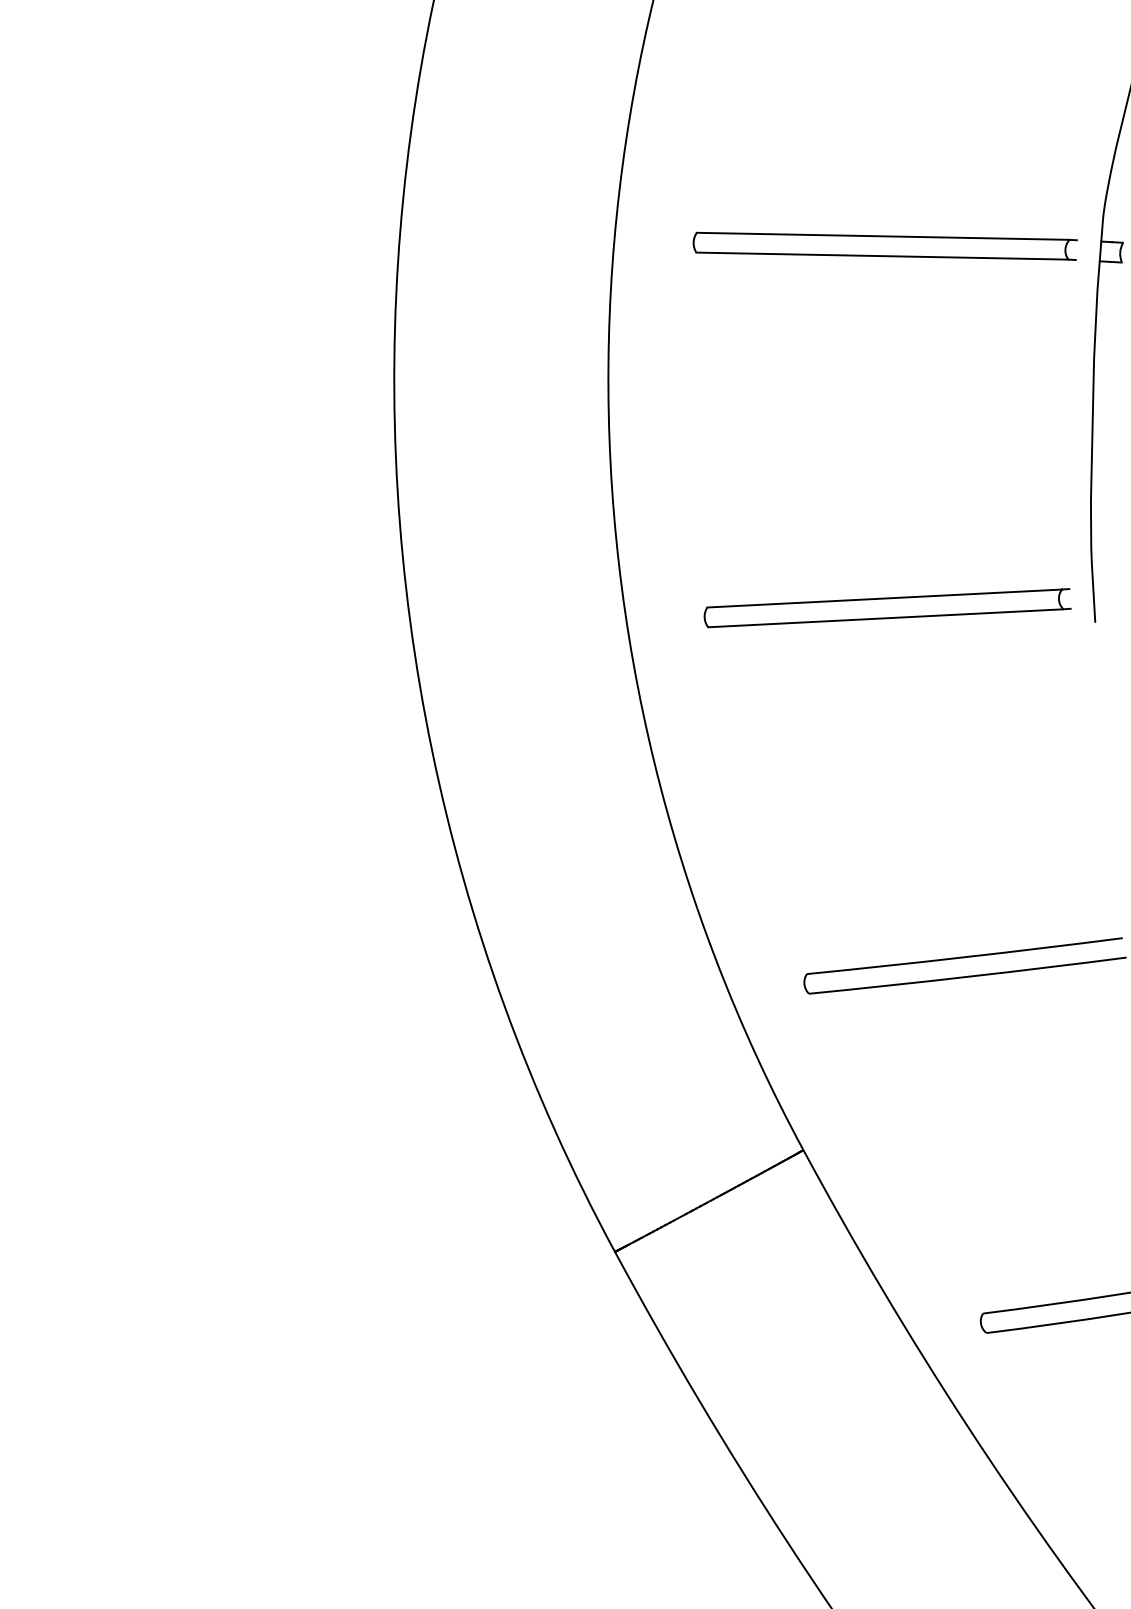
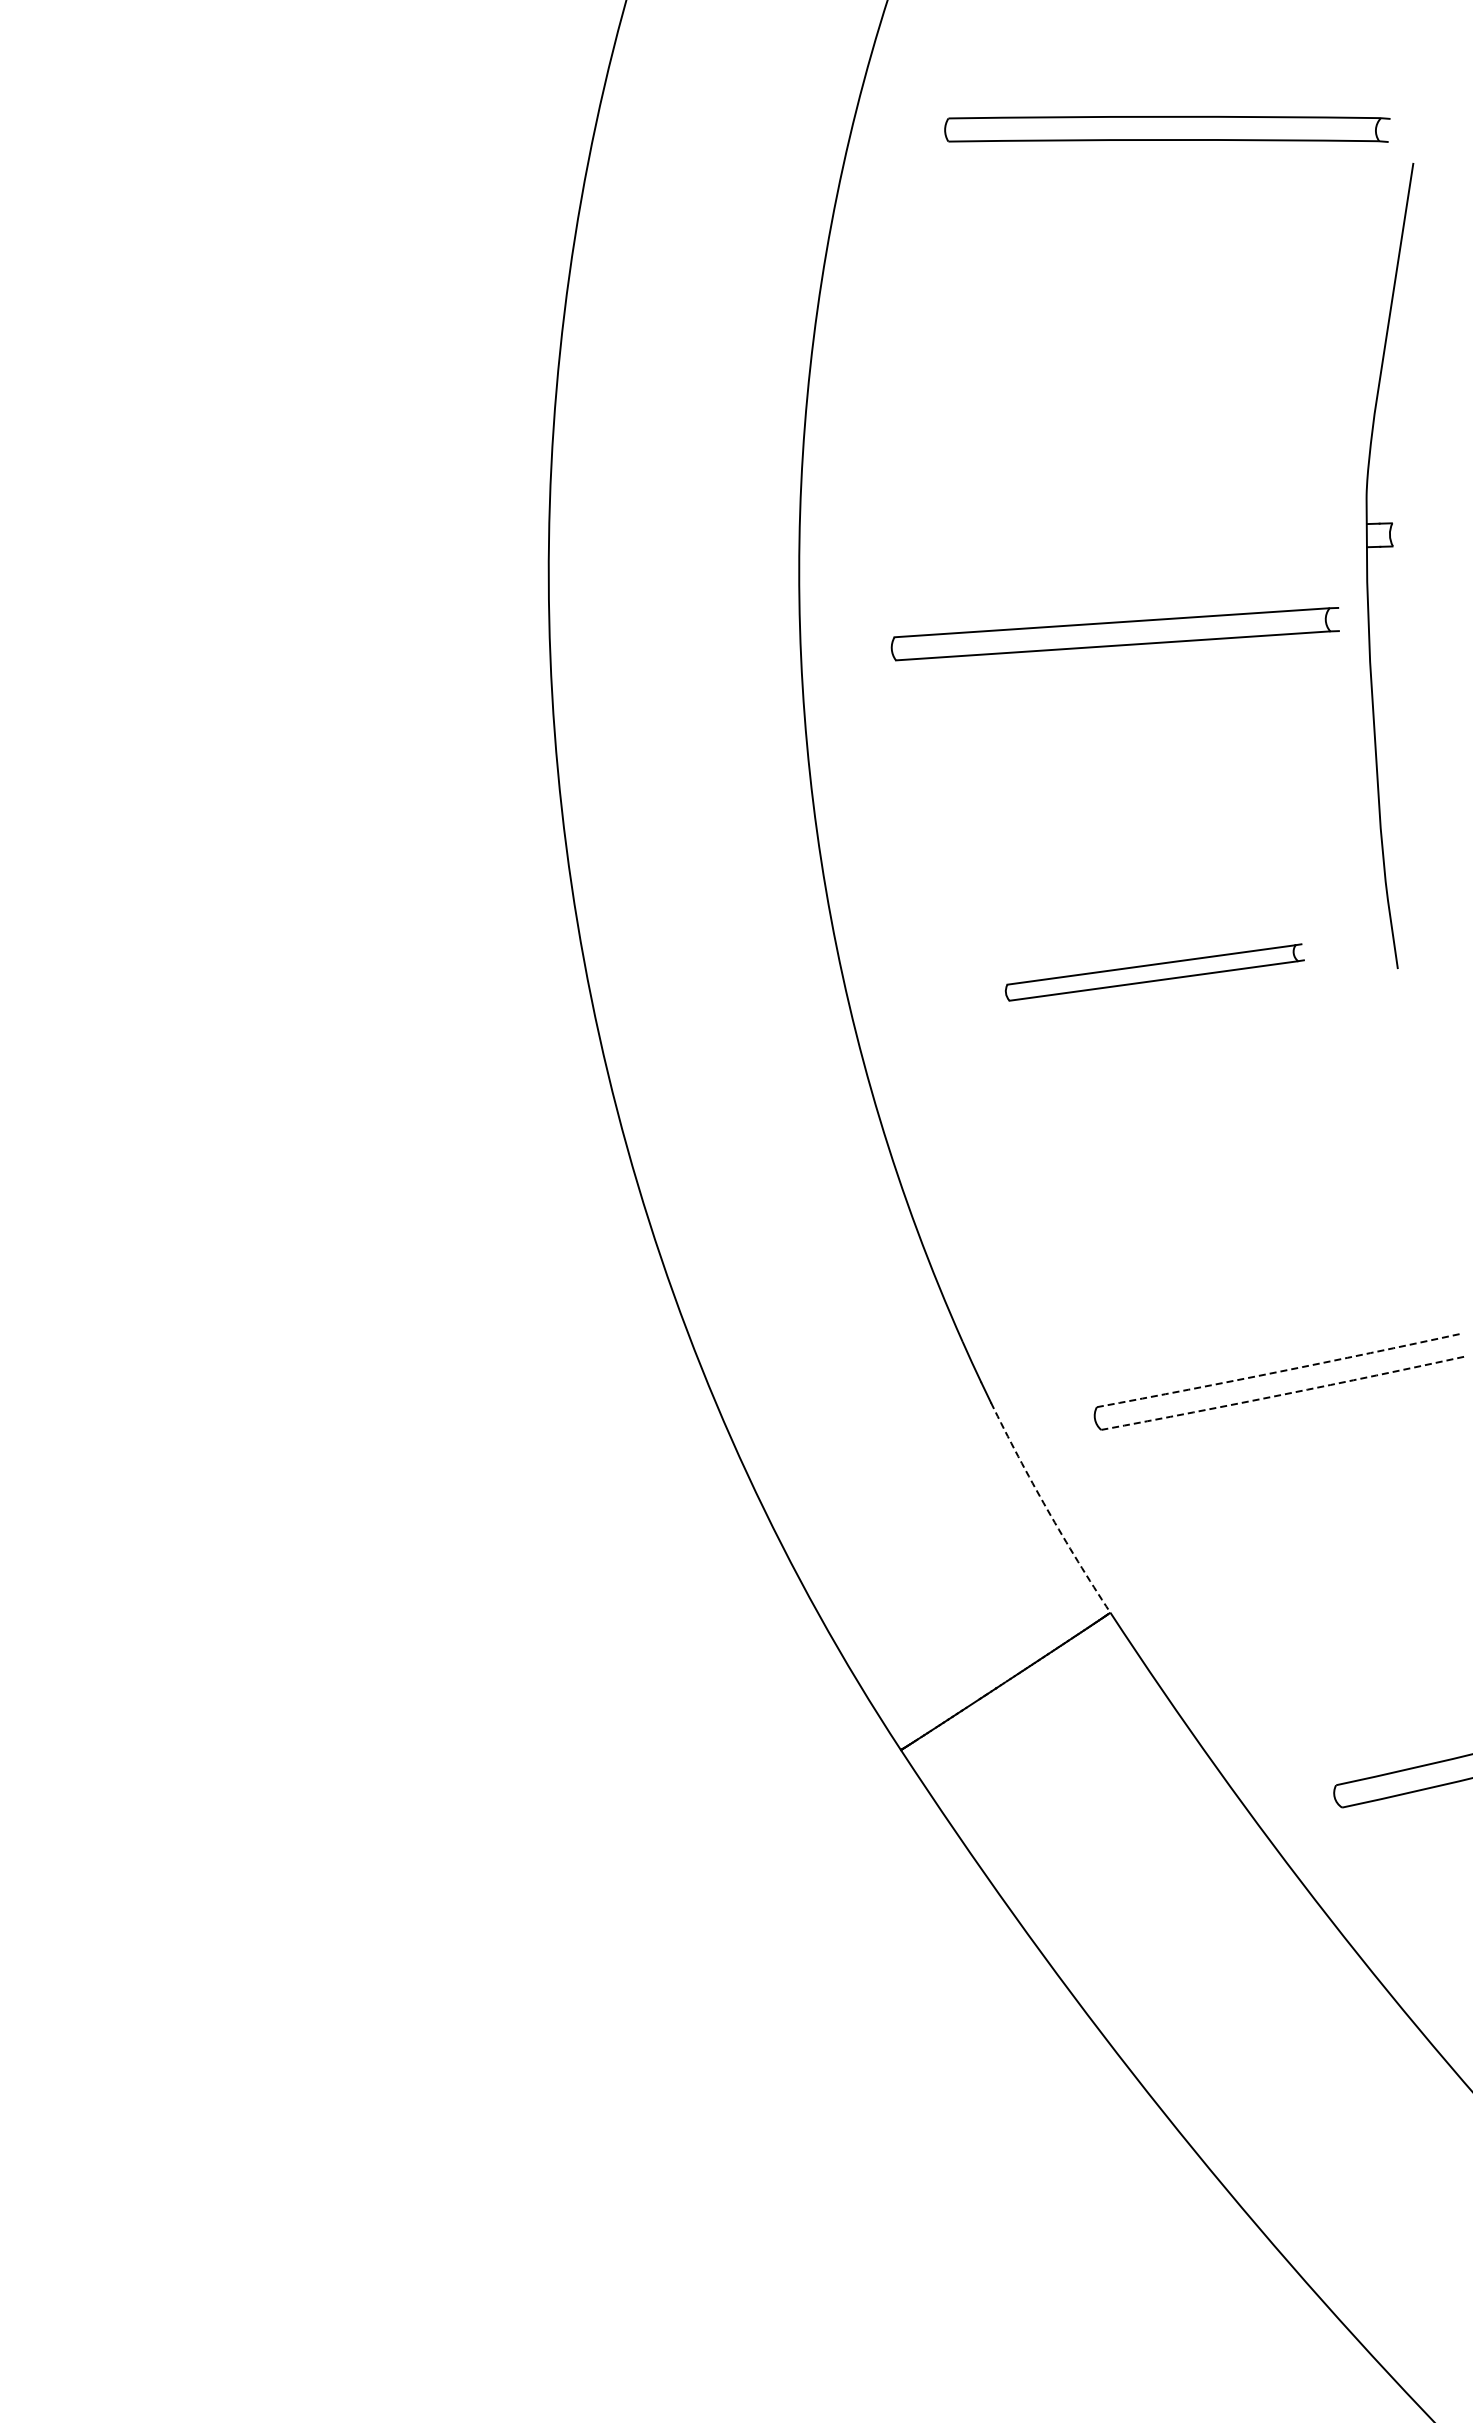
part: (884, 246) -> (1114, 634), moved
part: (887, 608) -> (1154, 972), size x0.7
arc: (965, 957) -> (1279, 1371), solid -> dashed
arc: (967, 976) -> (1284, 1394), solid -> dashed
arc: (757, 1057) -> (1047, 1509), solid -> dashed

